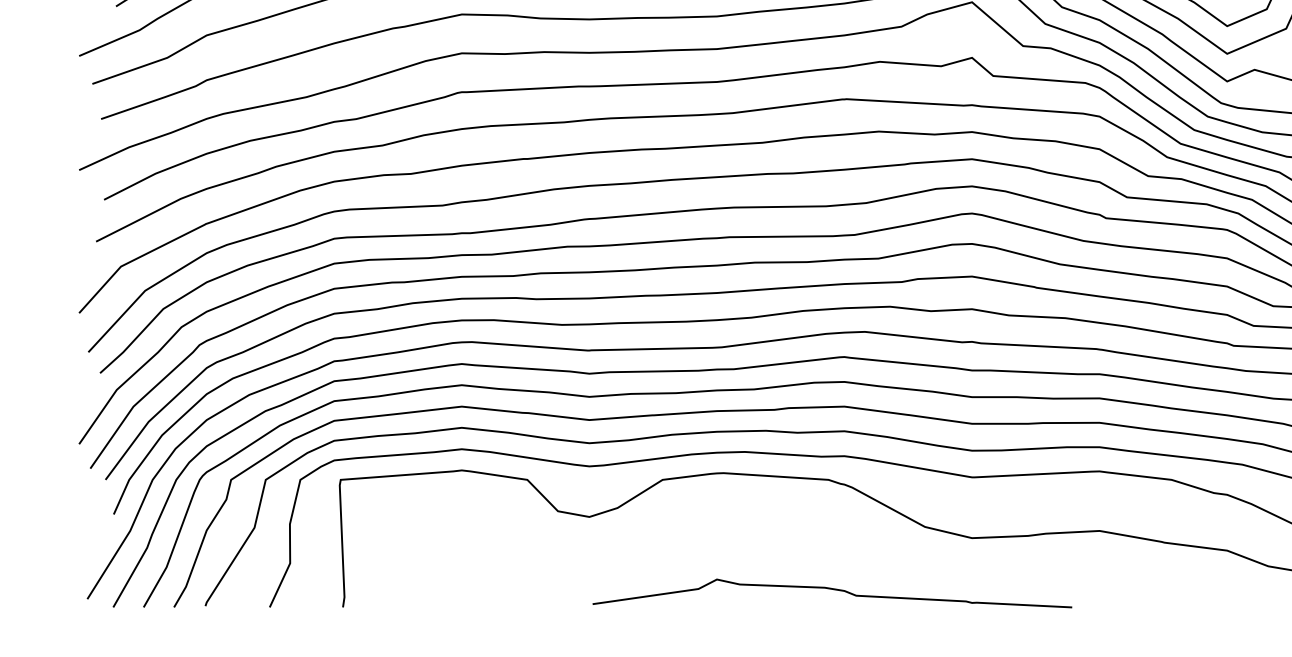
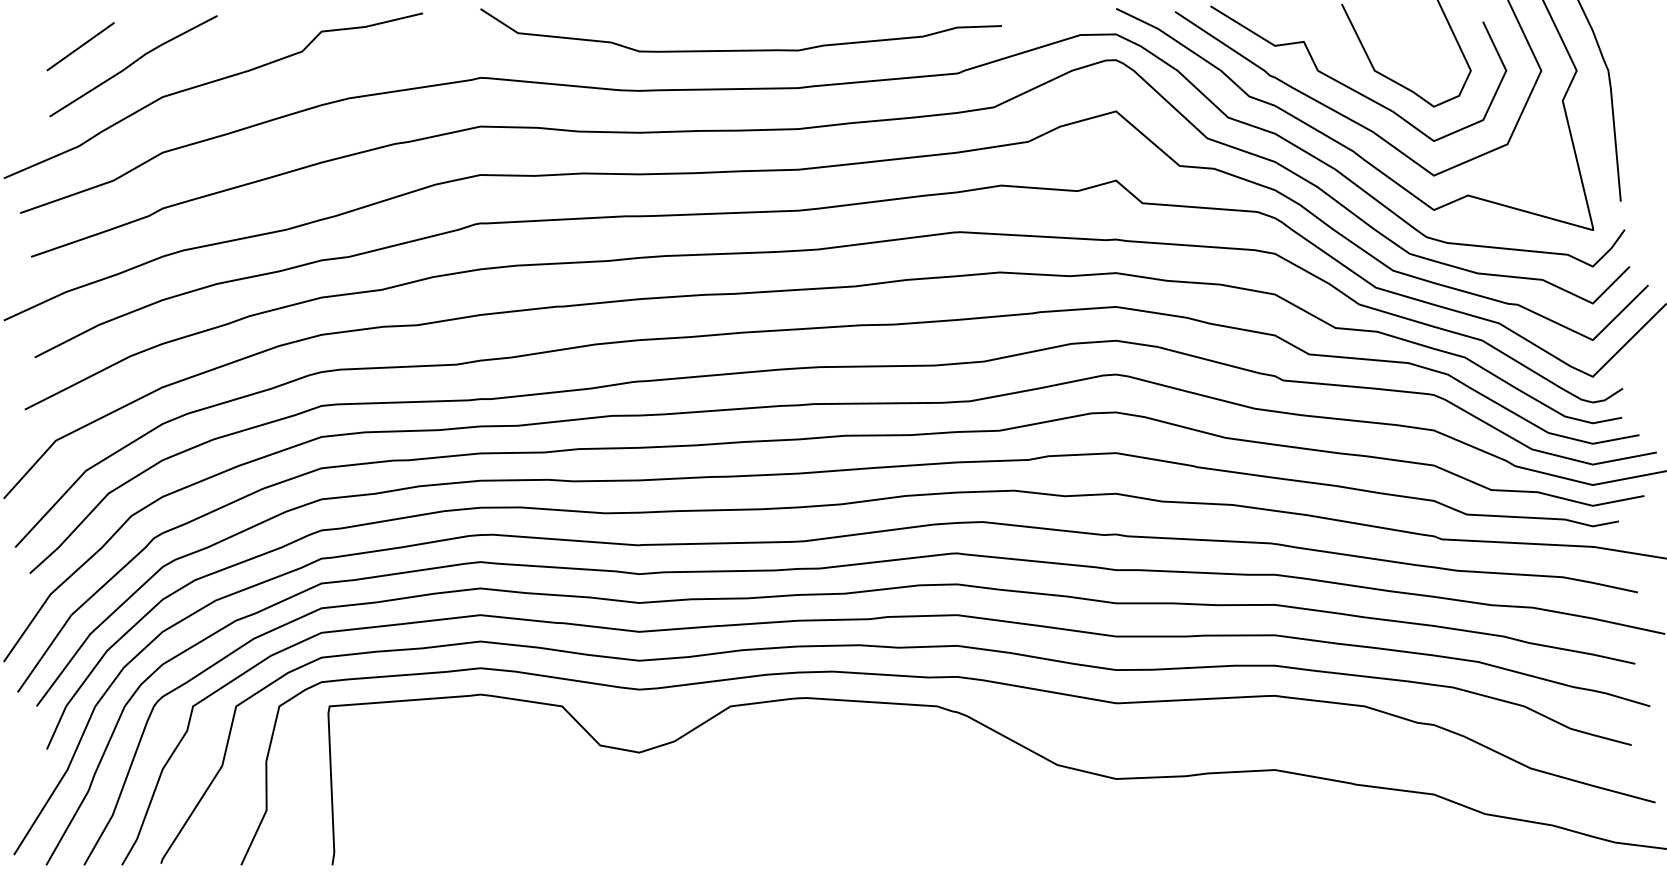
curve: (831, 589) -> (941, 843), removed

